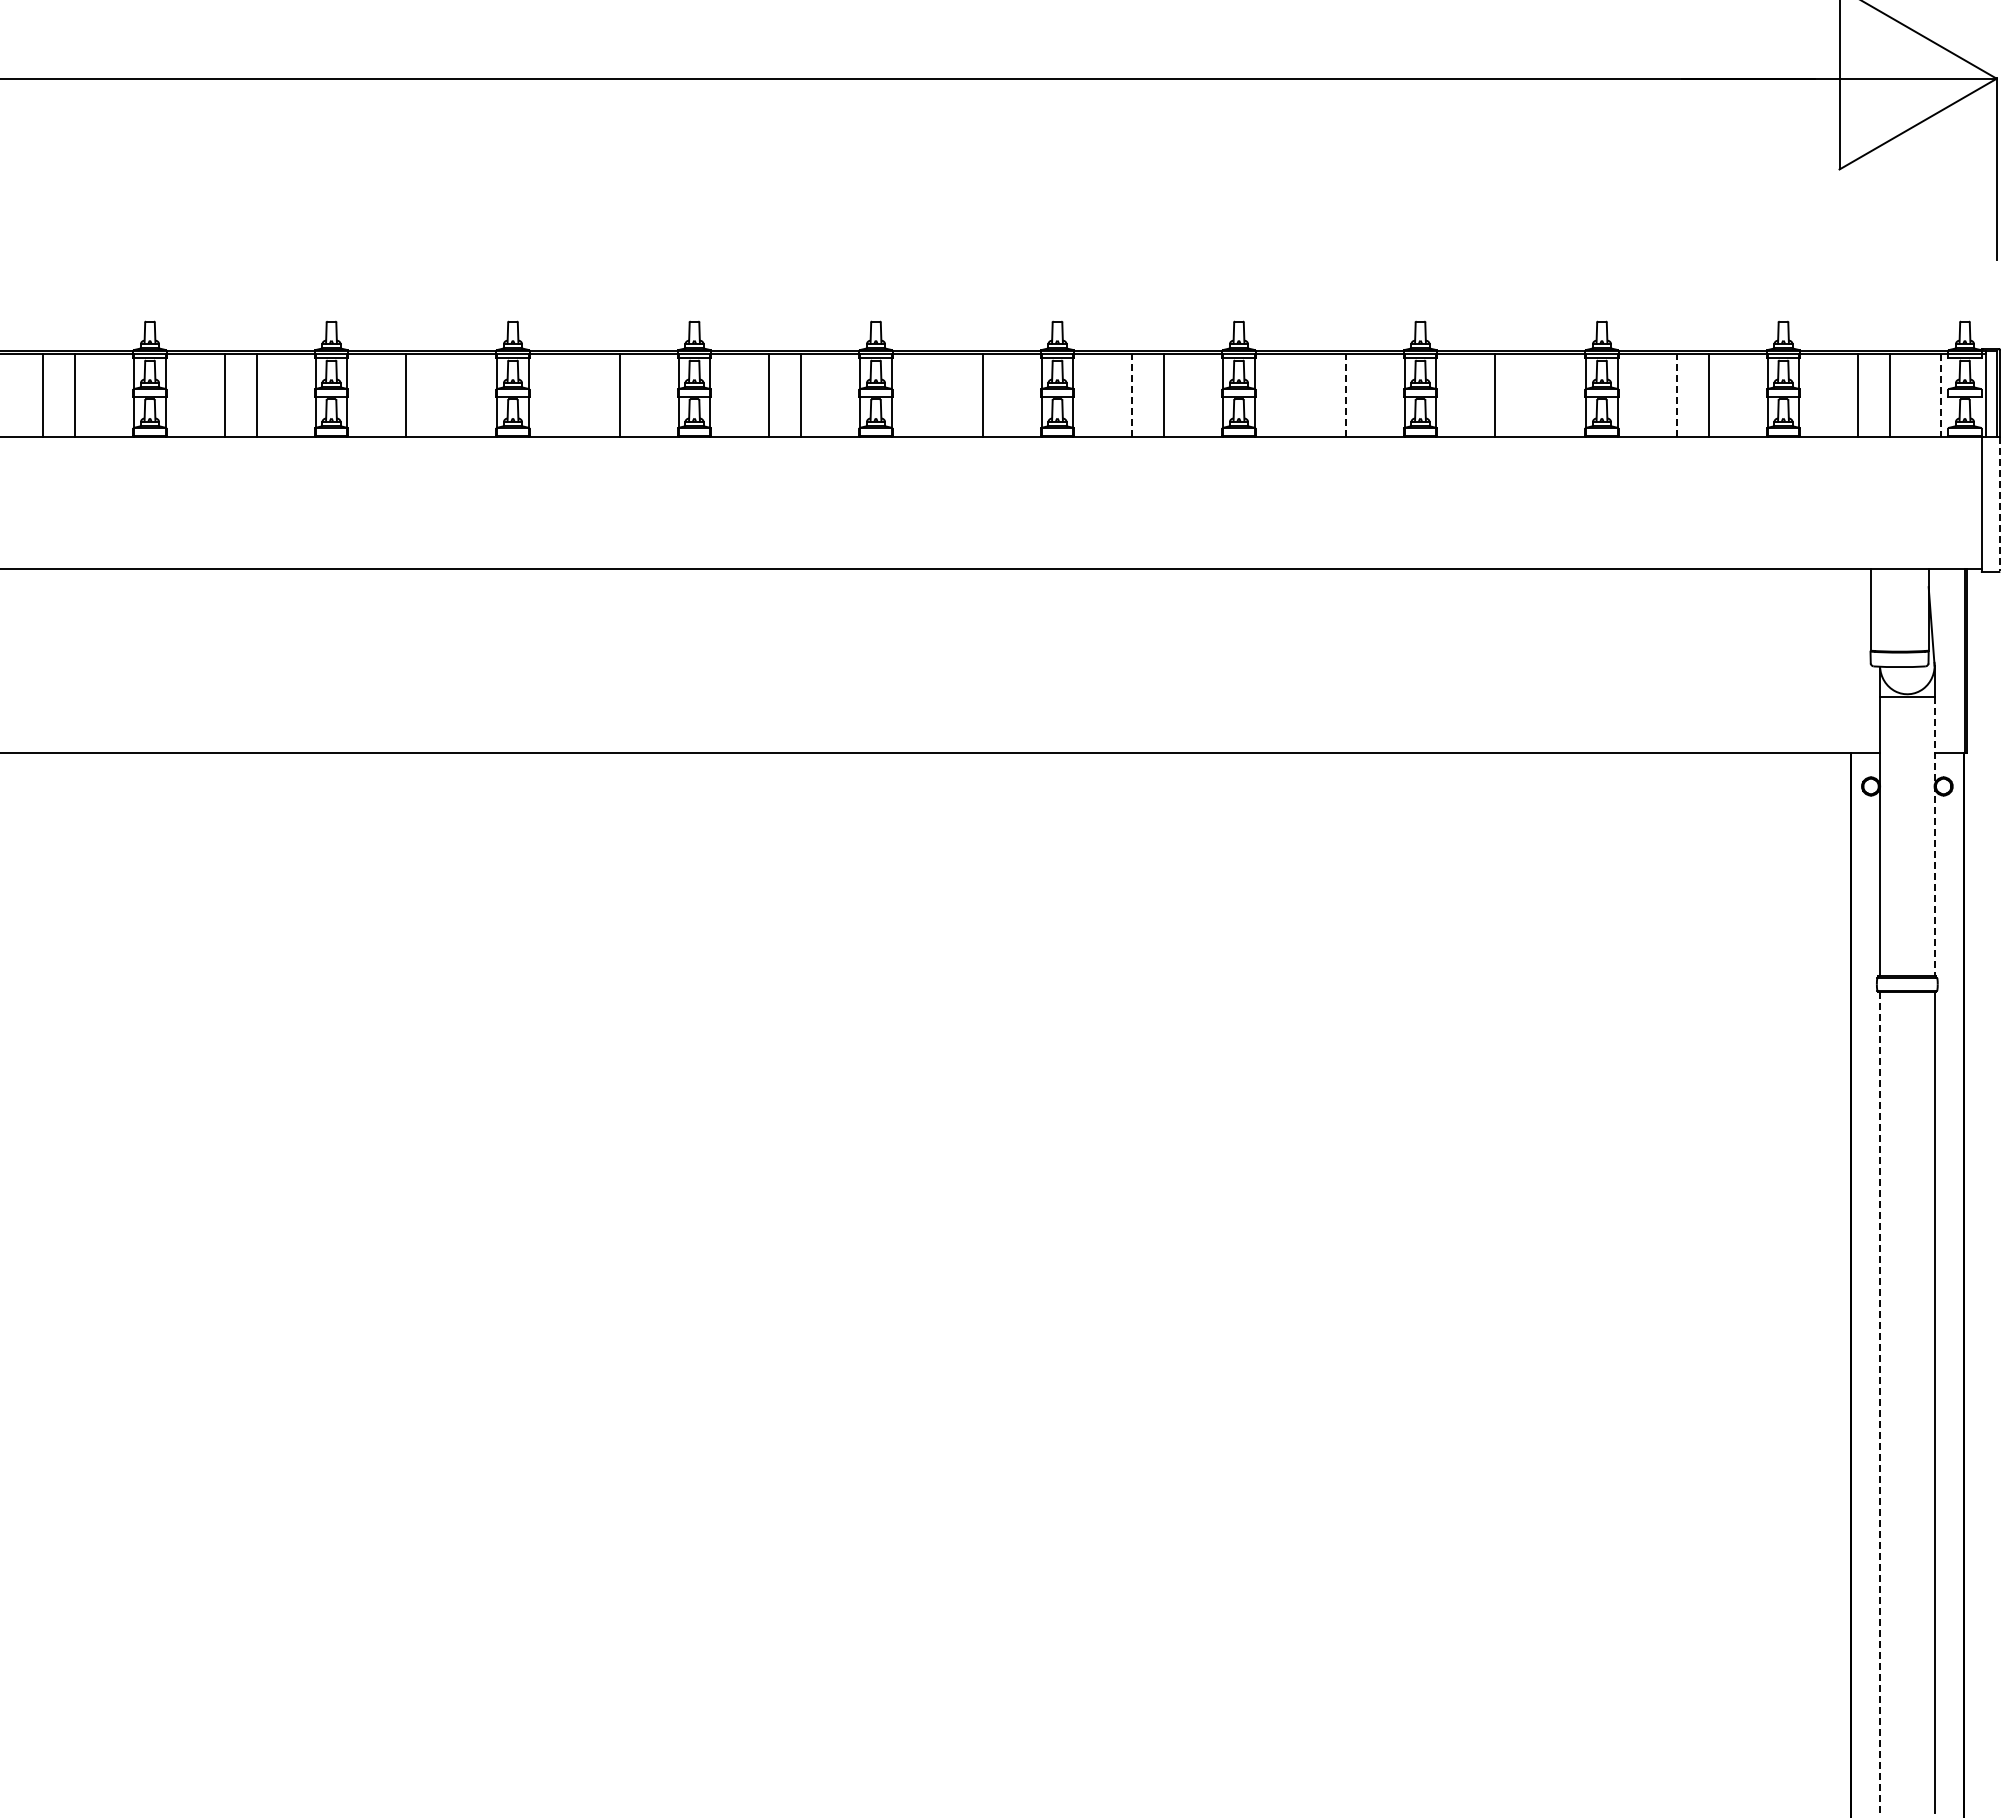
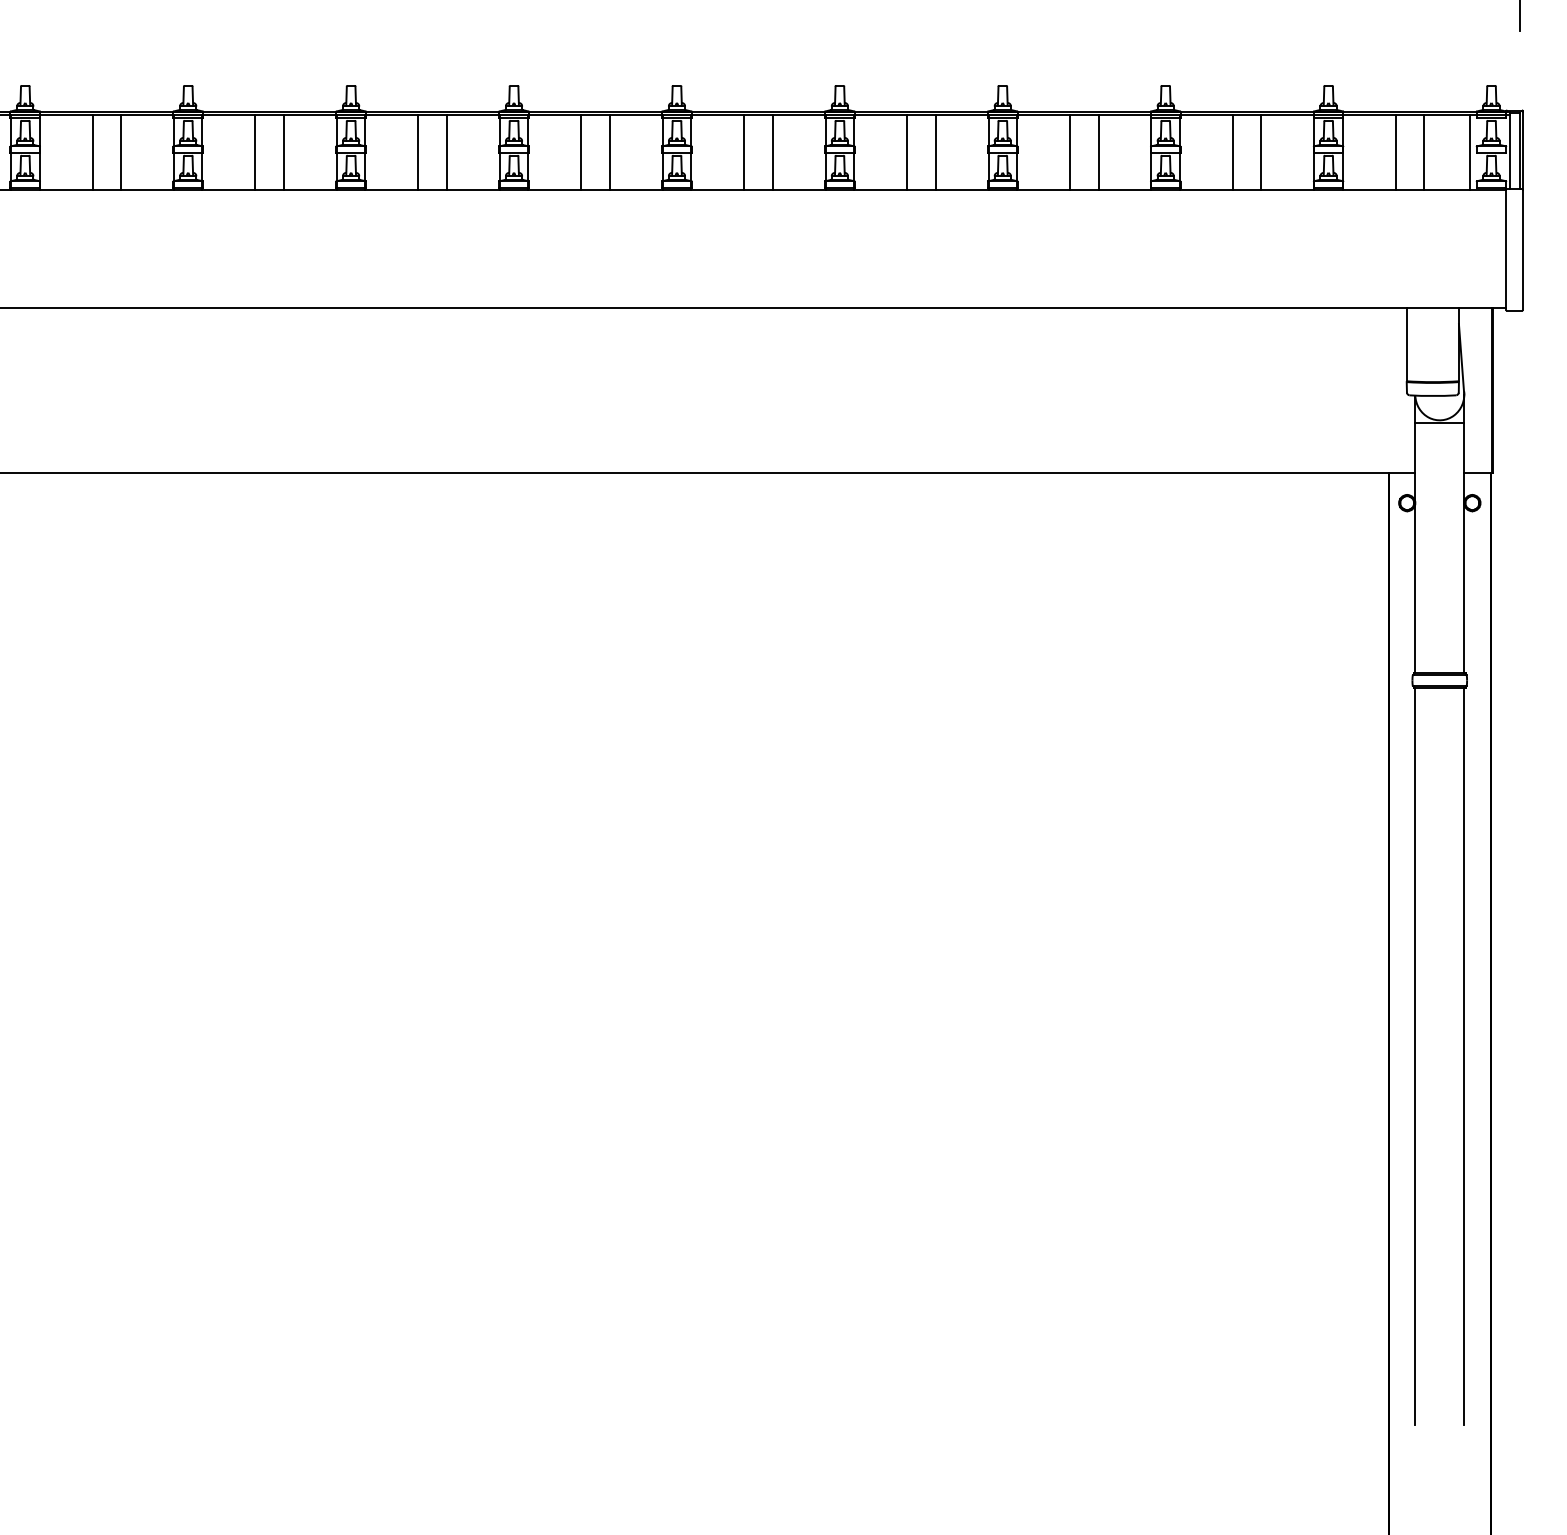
line: (438, 395) -> (121, 152), added
line: (587, 395) -> (255, 152), added
line: (950, 395) -> (580, 152), added
line: (1132, 395) -> (744, 152), dashed -> solid
line: (1313, 395) -> (906, 152), added
line: (1345, 395) -> (935, 152), dashed -> solid
line: (1527, 395) -> (1098, 152), added
line: (1676, 395) -> (1232, 152), dashed -> solid
line: (1940, 395) -> (1469, 152), dashed -> solid
line: (1999, 504) -> (1522, 250), dashed -> solid
line: (1934, 836) -> (1464, 548), dashed -> solid
line: (1880, 1403) -> (1415, 1056), dashed -> solid

